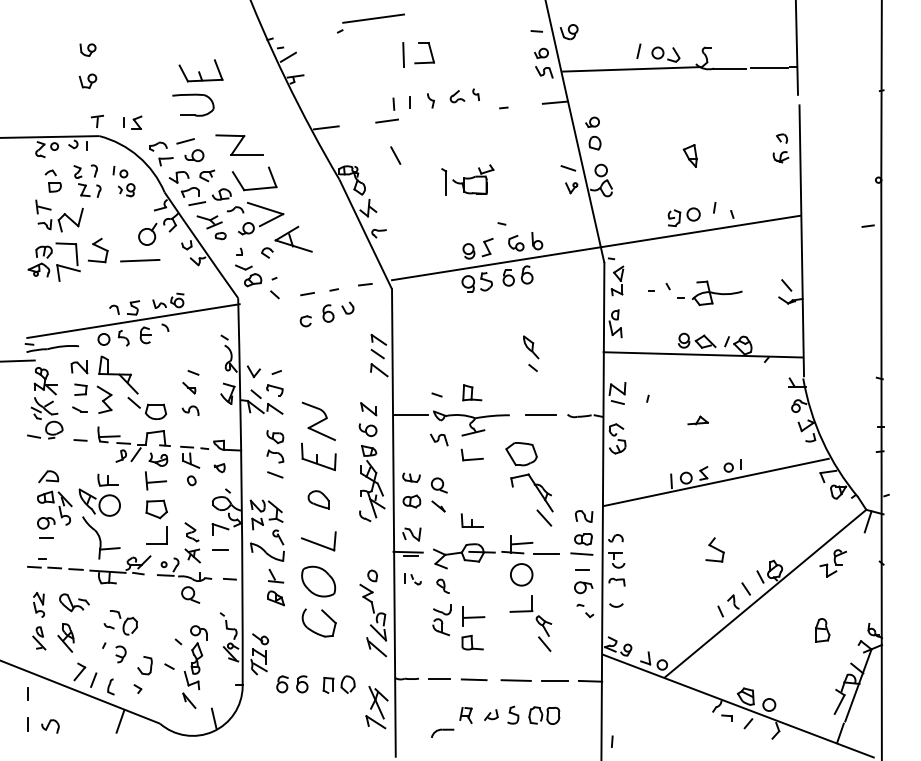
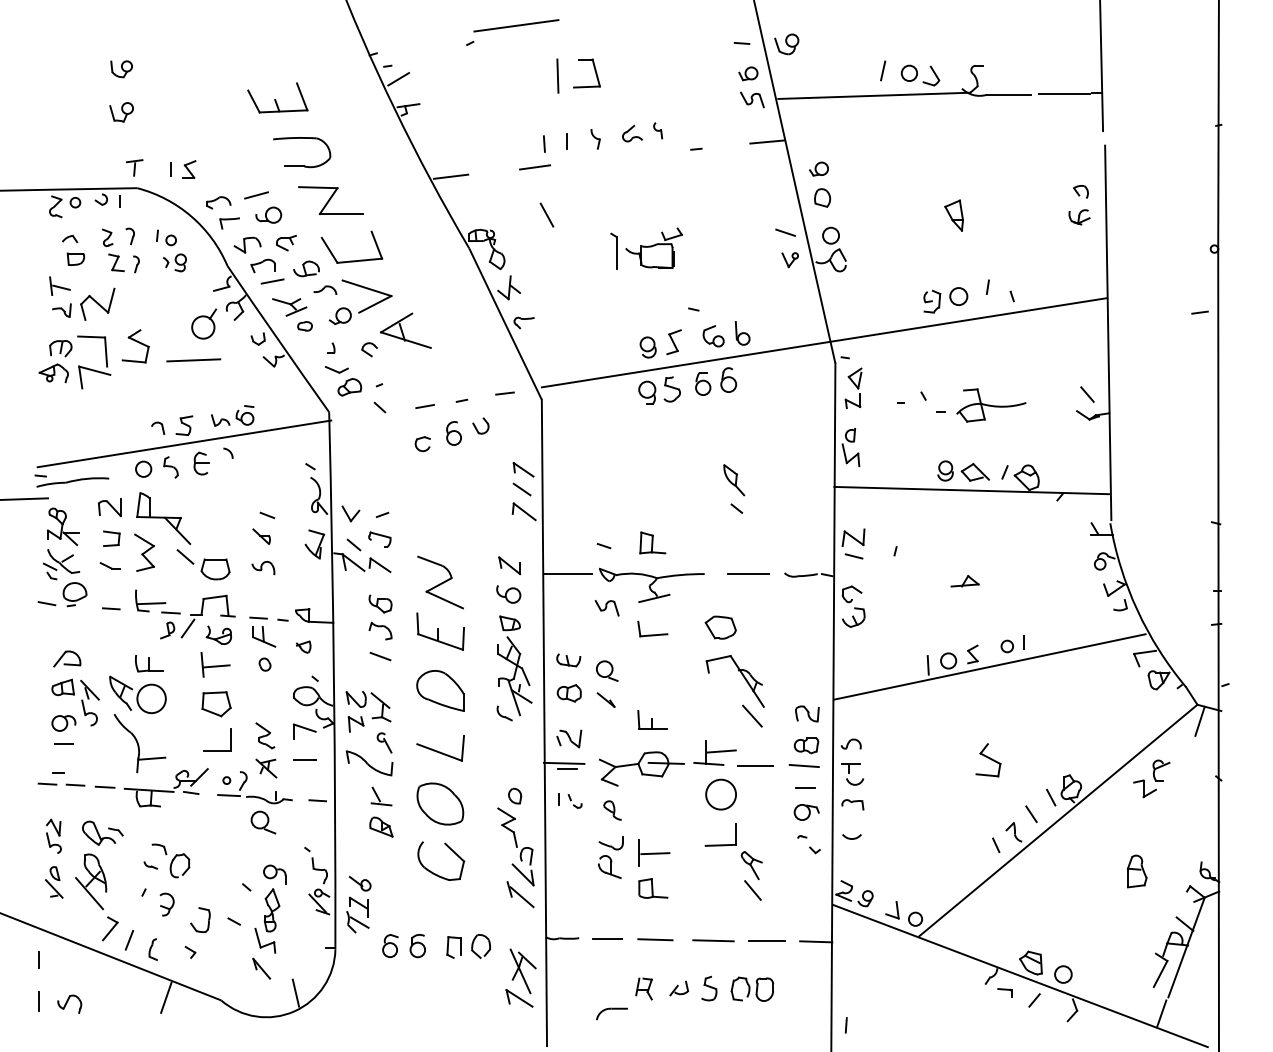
part: (193, 114) -> (302, 165), moved
part: (521, 453) -> (720, 627), size x0.71
part: (318, 499) -> (440, 690), size x1.67
part: (66, 637) -> (91, 881), size x1.43

